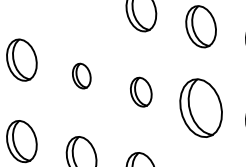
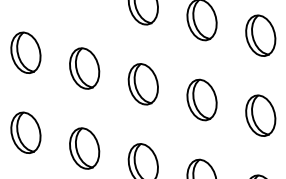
part: (81, 76) -> (84, 68), size x1.67
part: (140, 92) -> (142, 84), size x1.43
part: (200, 107) -> (201, 99), size x0.71

